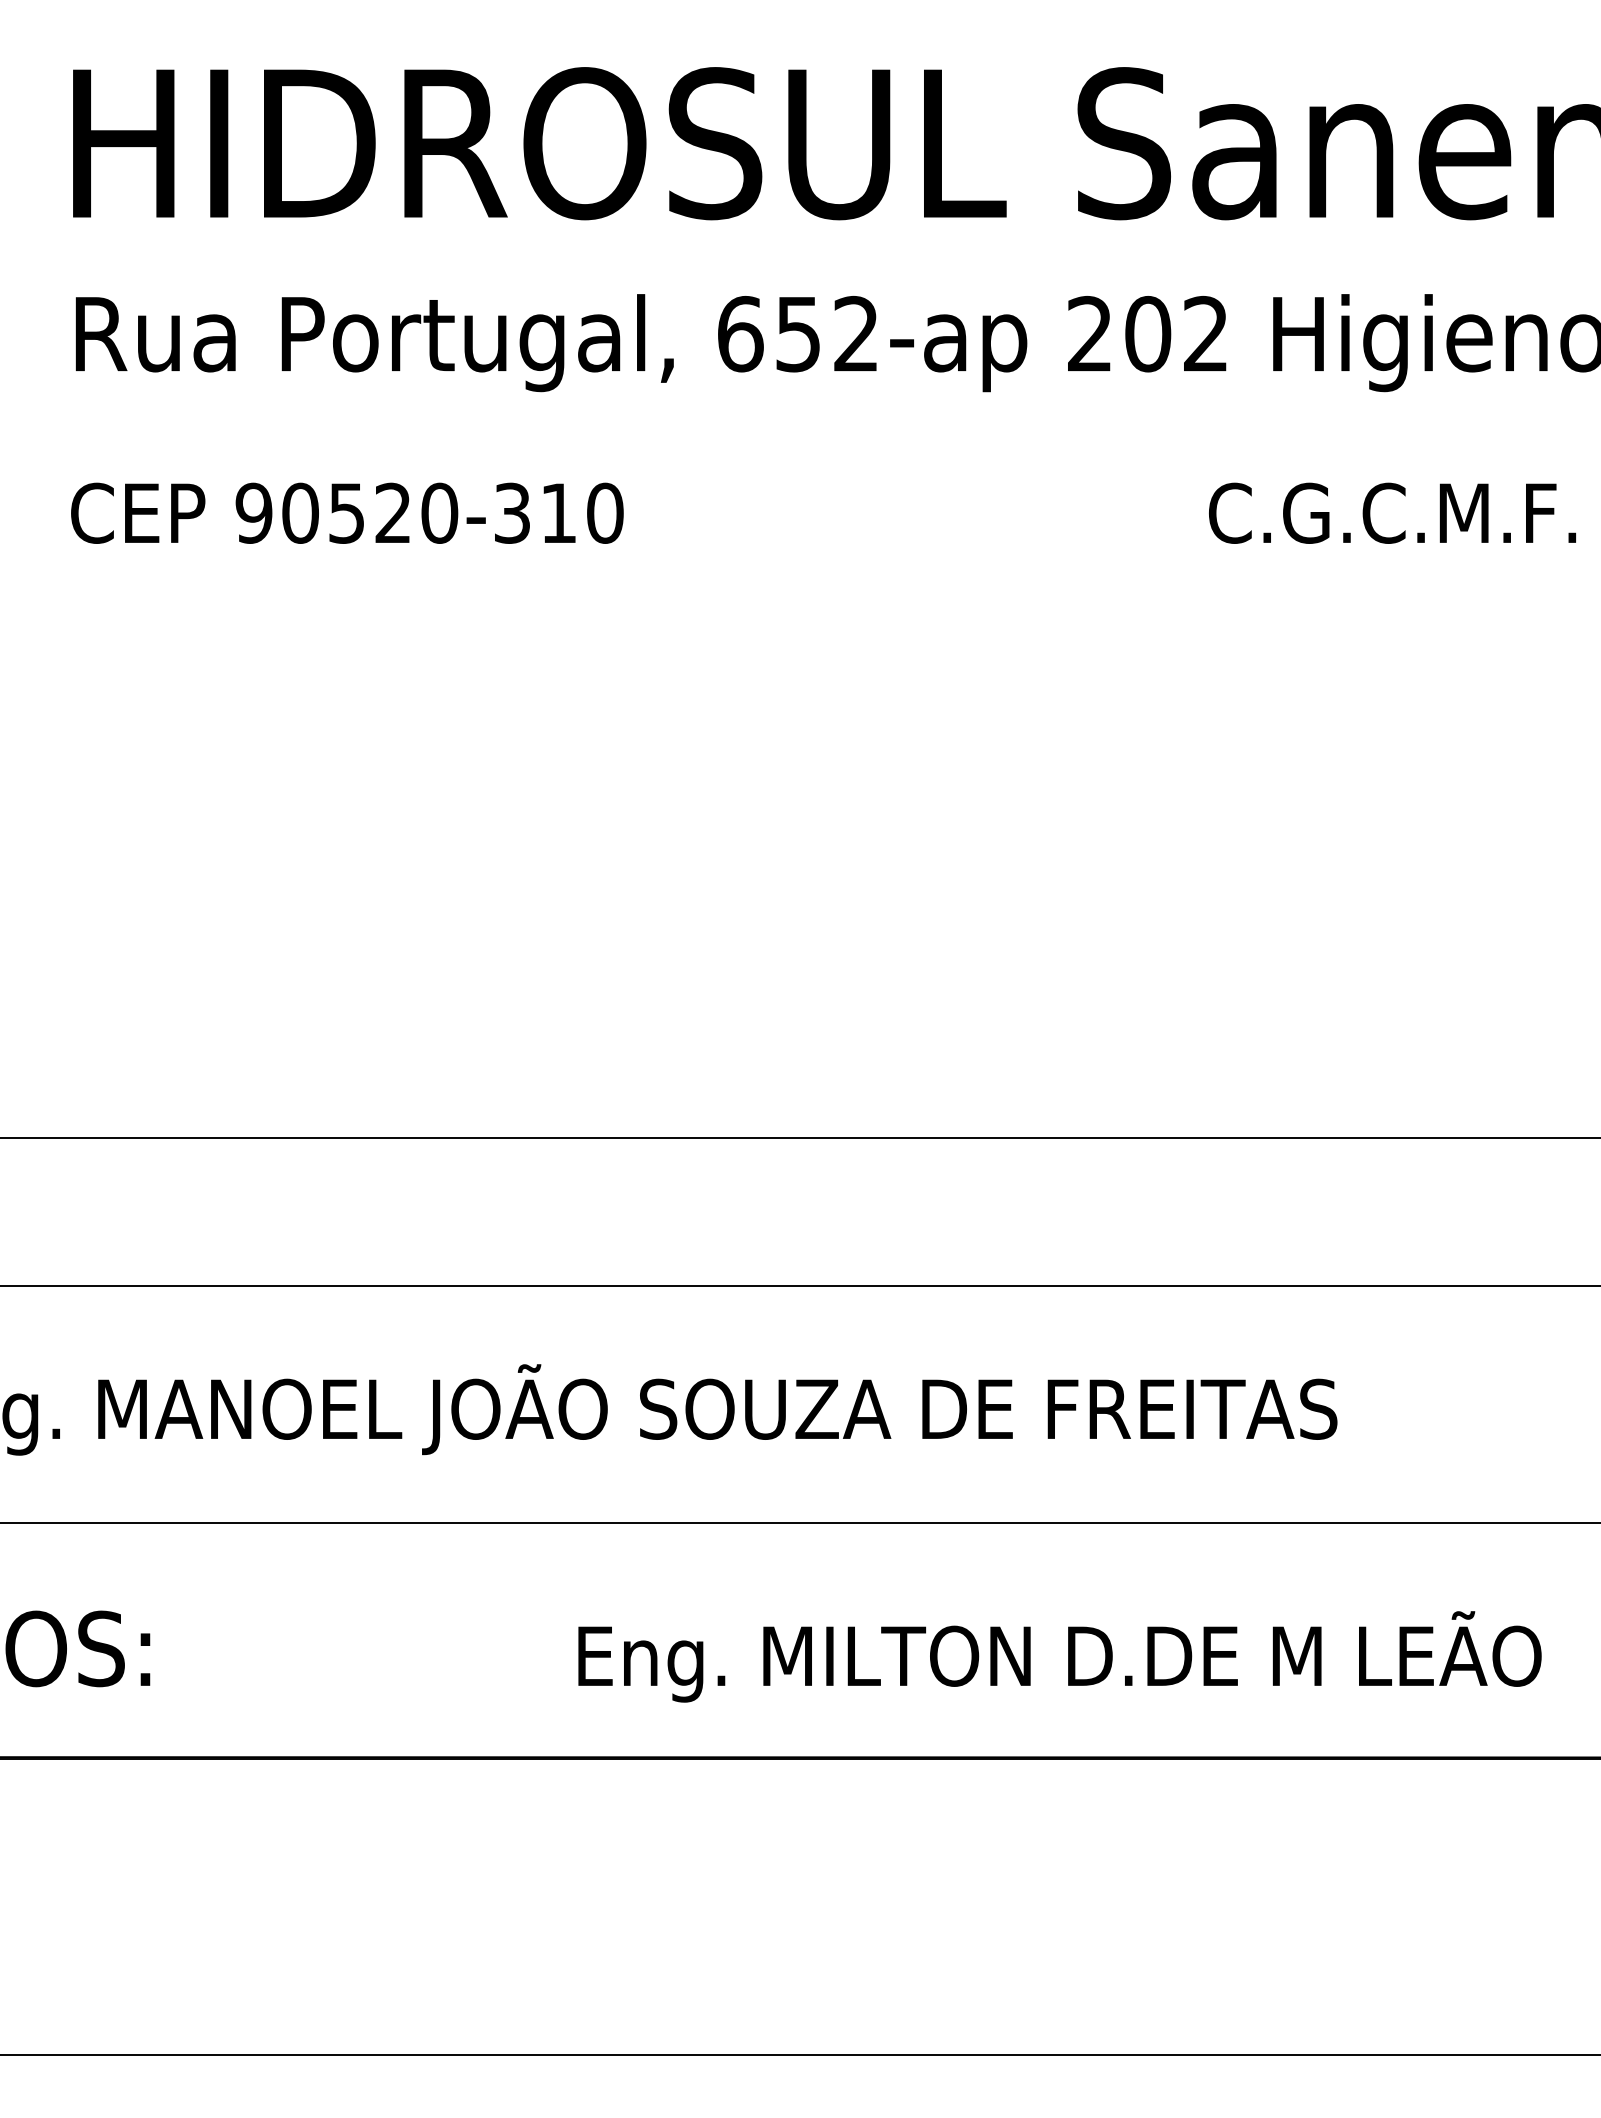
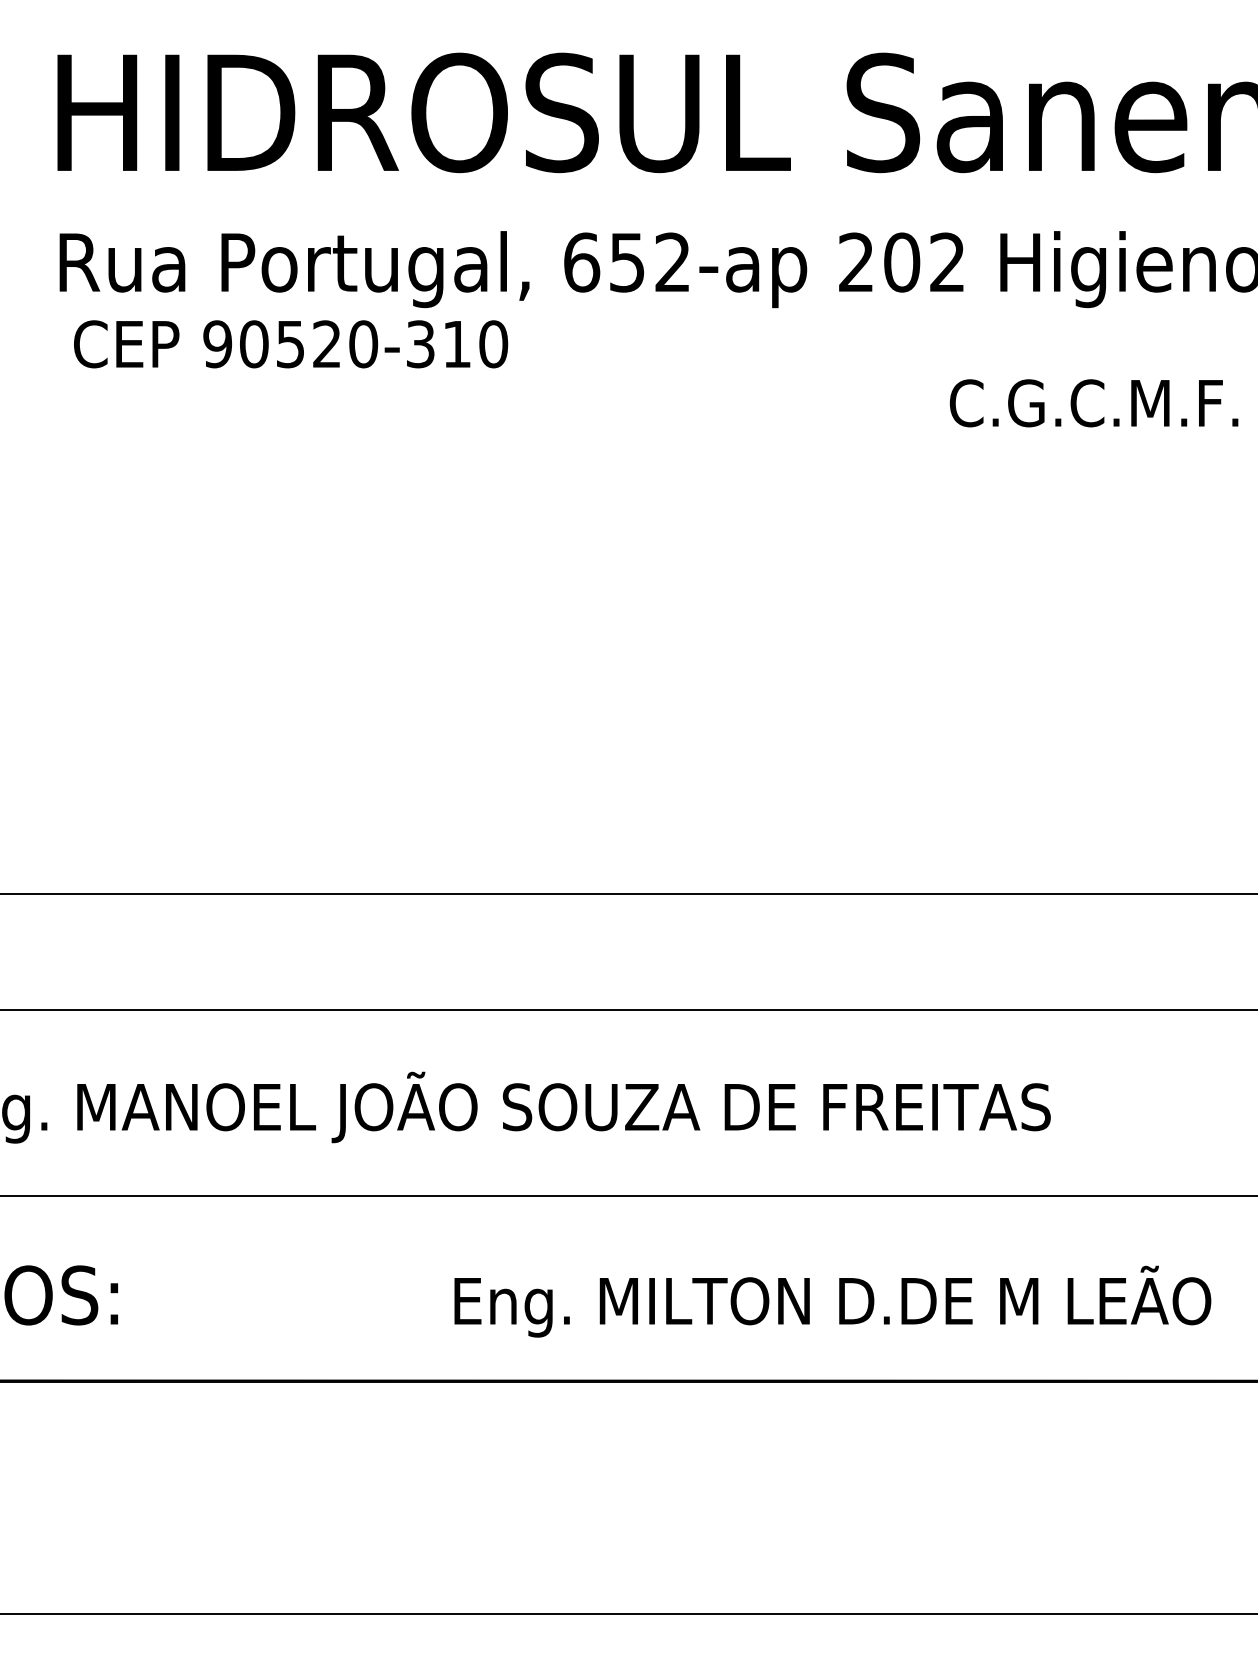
text: (347, 513) -> (291, 344), moved

